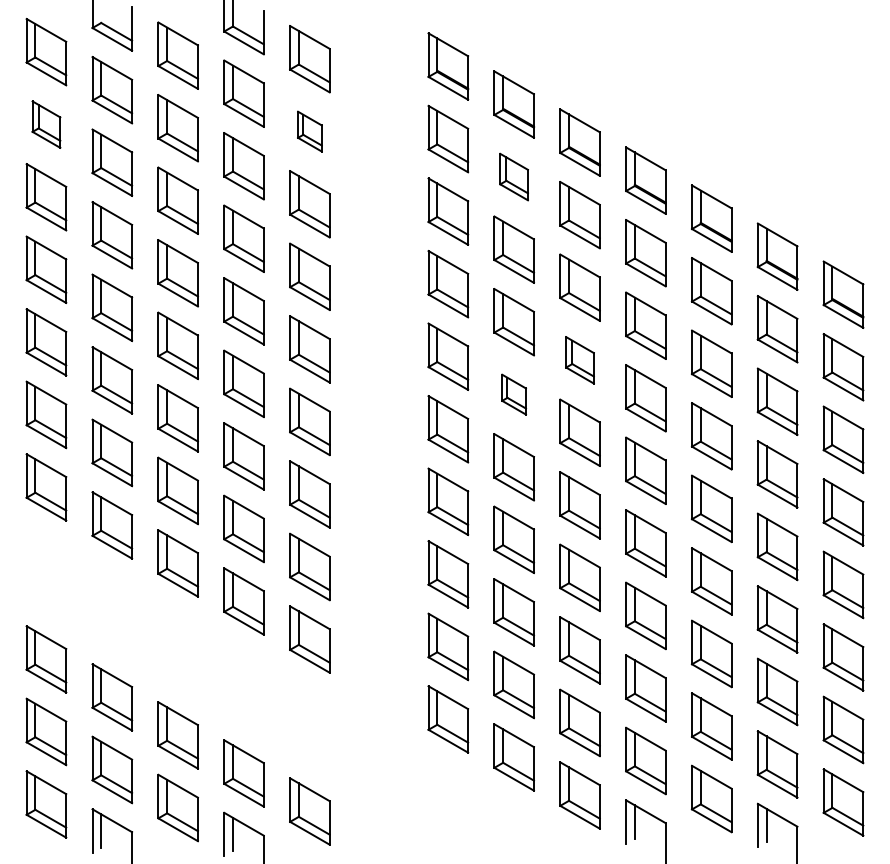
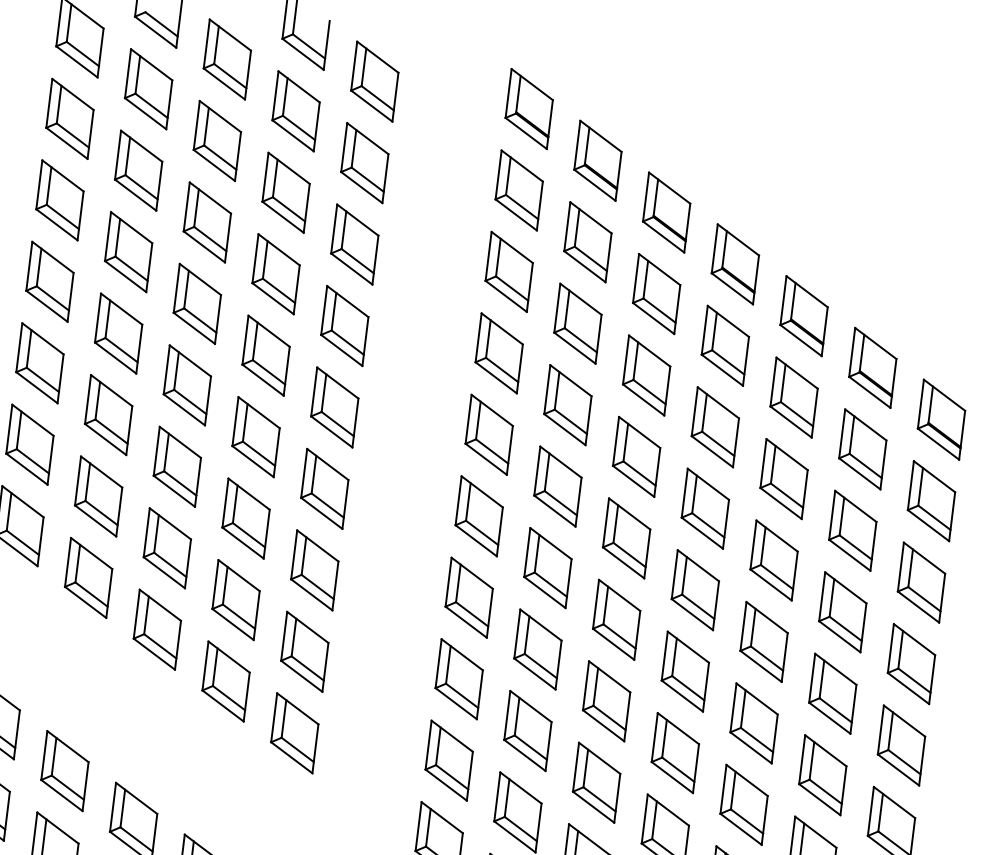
part: (46, 124) -> (70, 118), size x1.43
part: (309, 131) -> (364, 162), size x1.67
part: (513, 176) -> (587, 241), size x1.43
part: (579, 360) -> (635, 457), size x1.43
part: (513, 394) -> (557, 486), size x1.67

